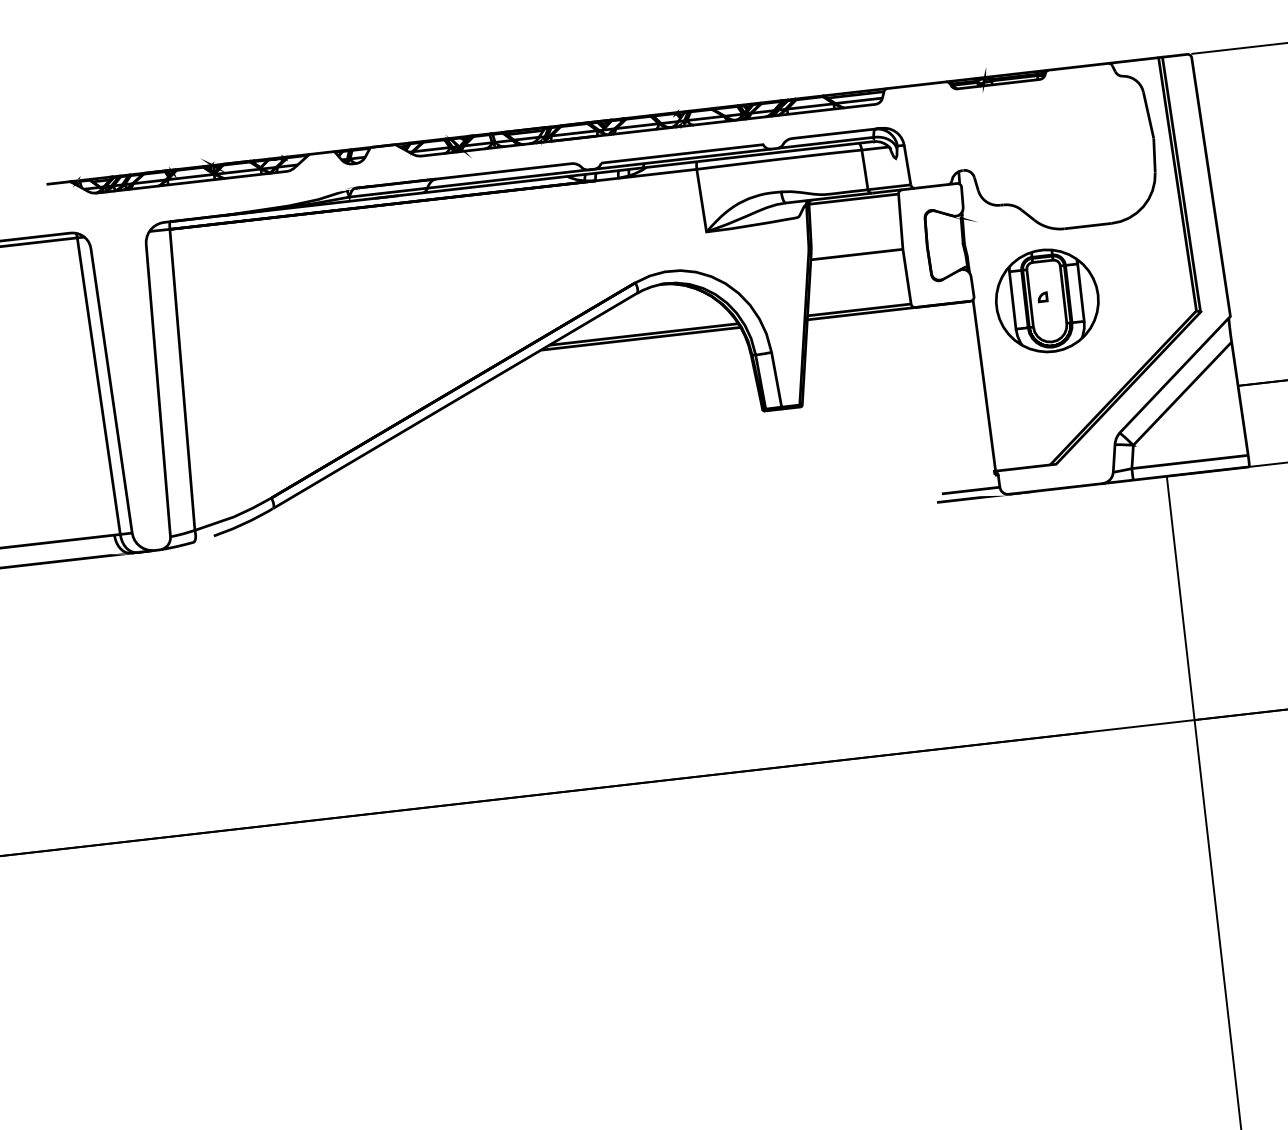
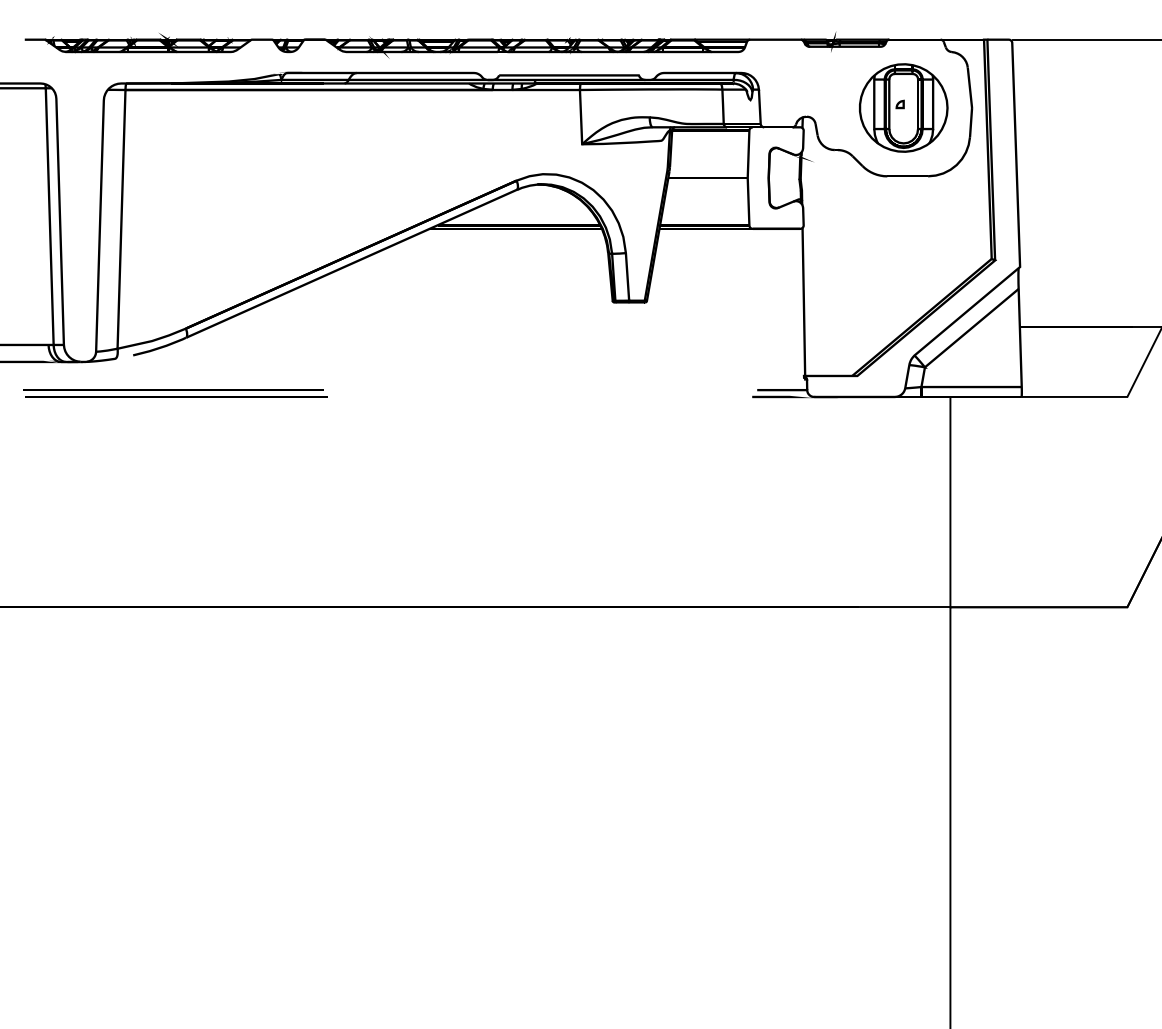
part: (1047, 300) -> (903, 107), moved
part: (267, 574) -> (175, 393), added

